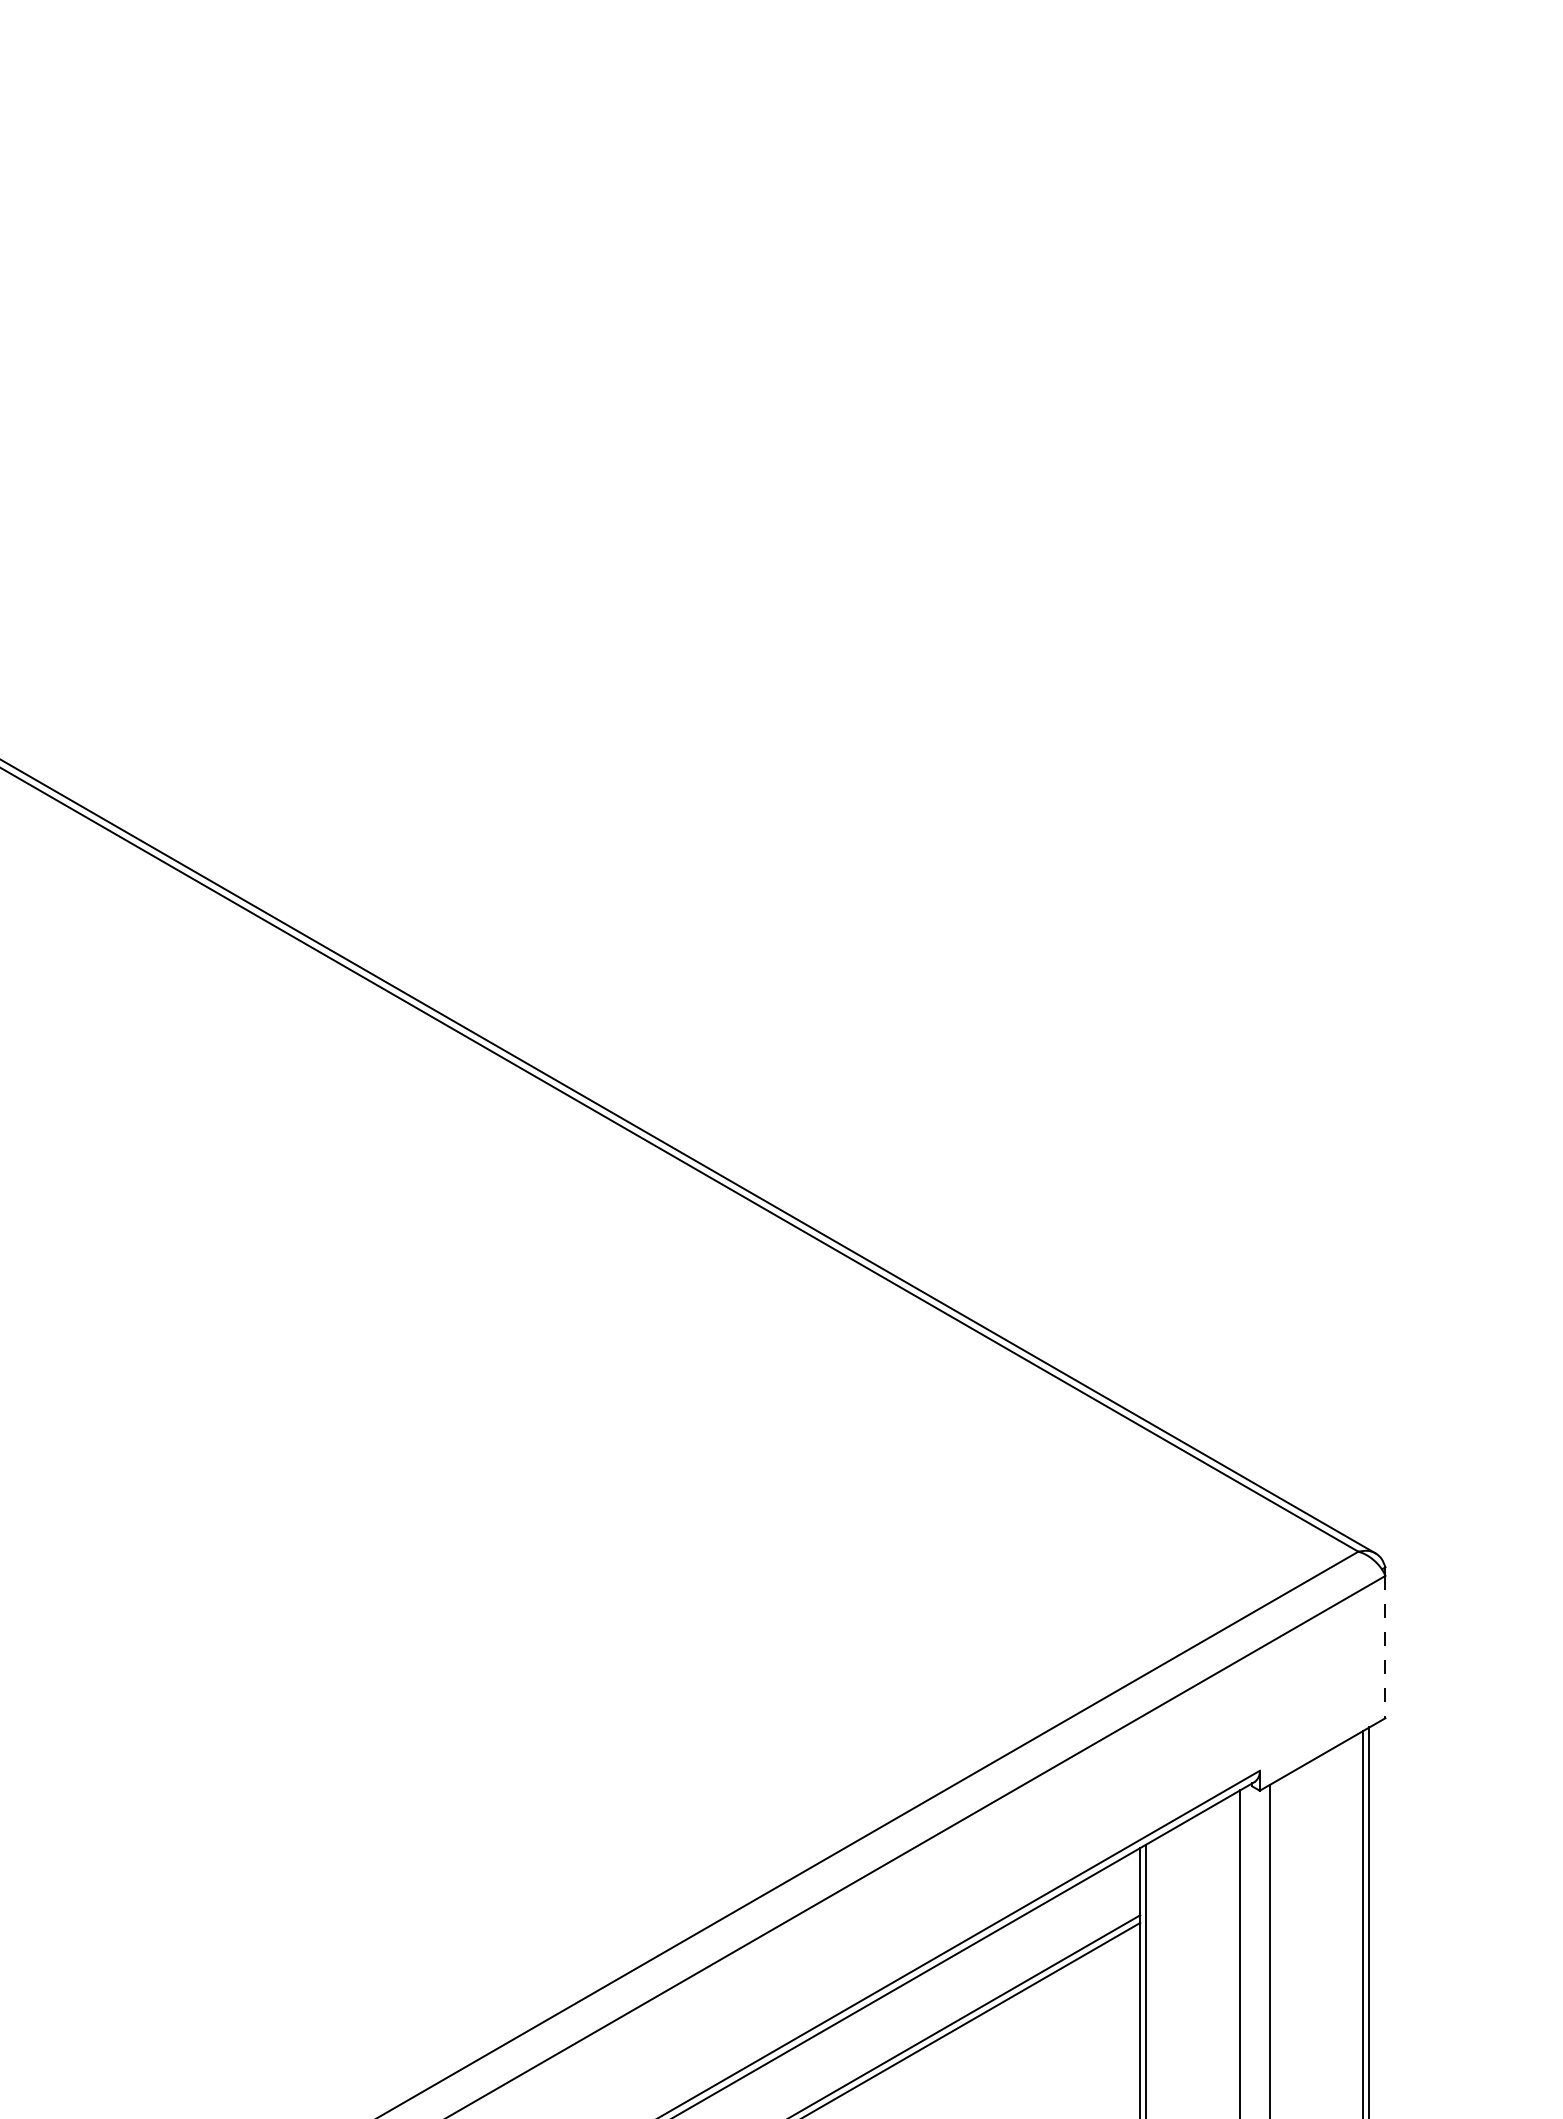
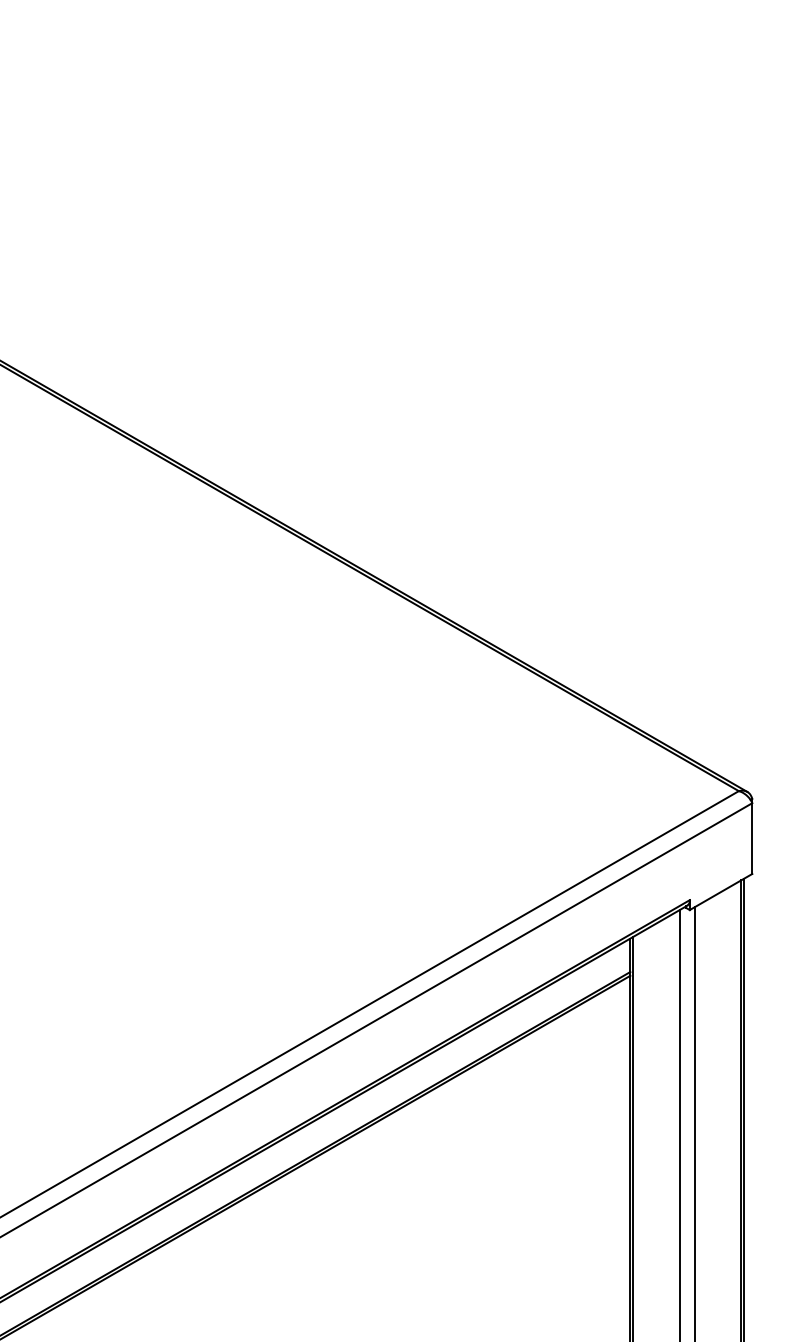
line: (1385, 1648) -> (752, 839), dashed -> solid

